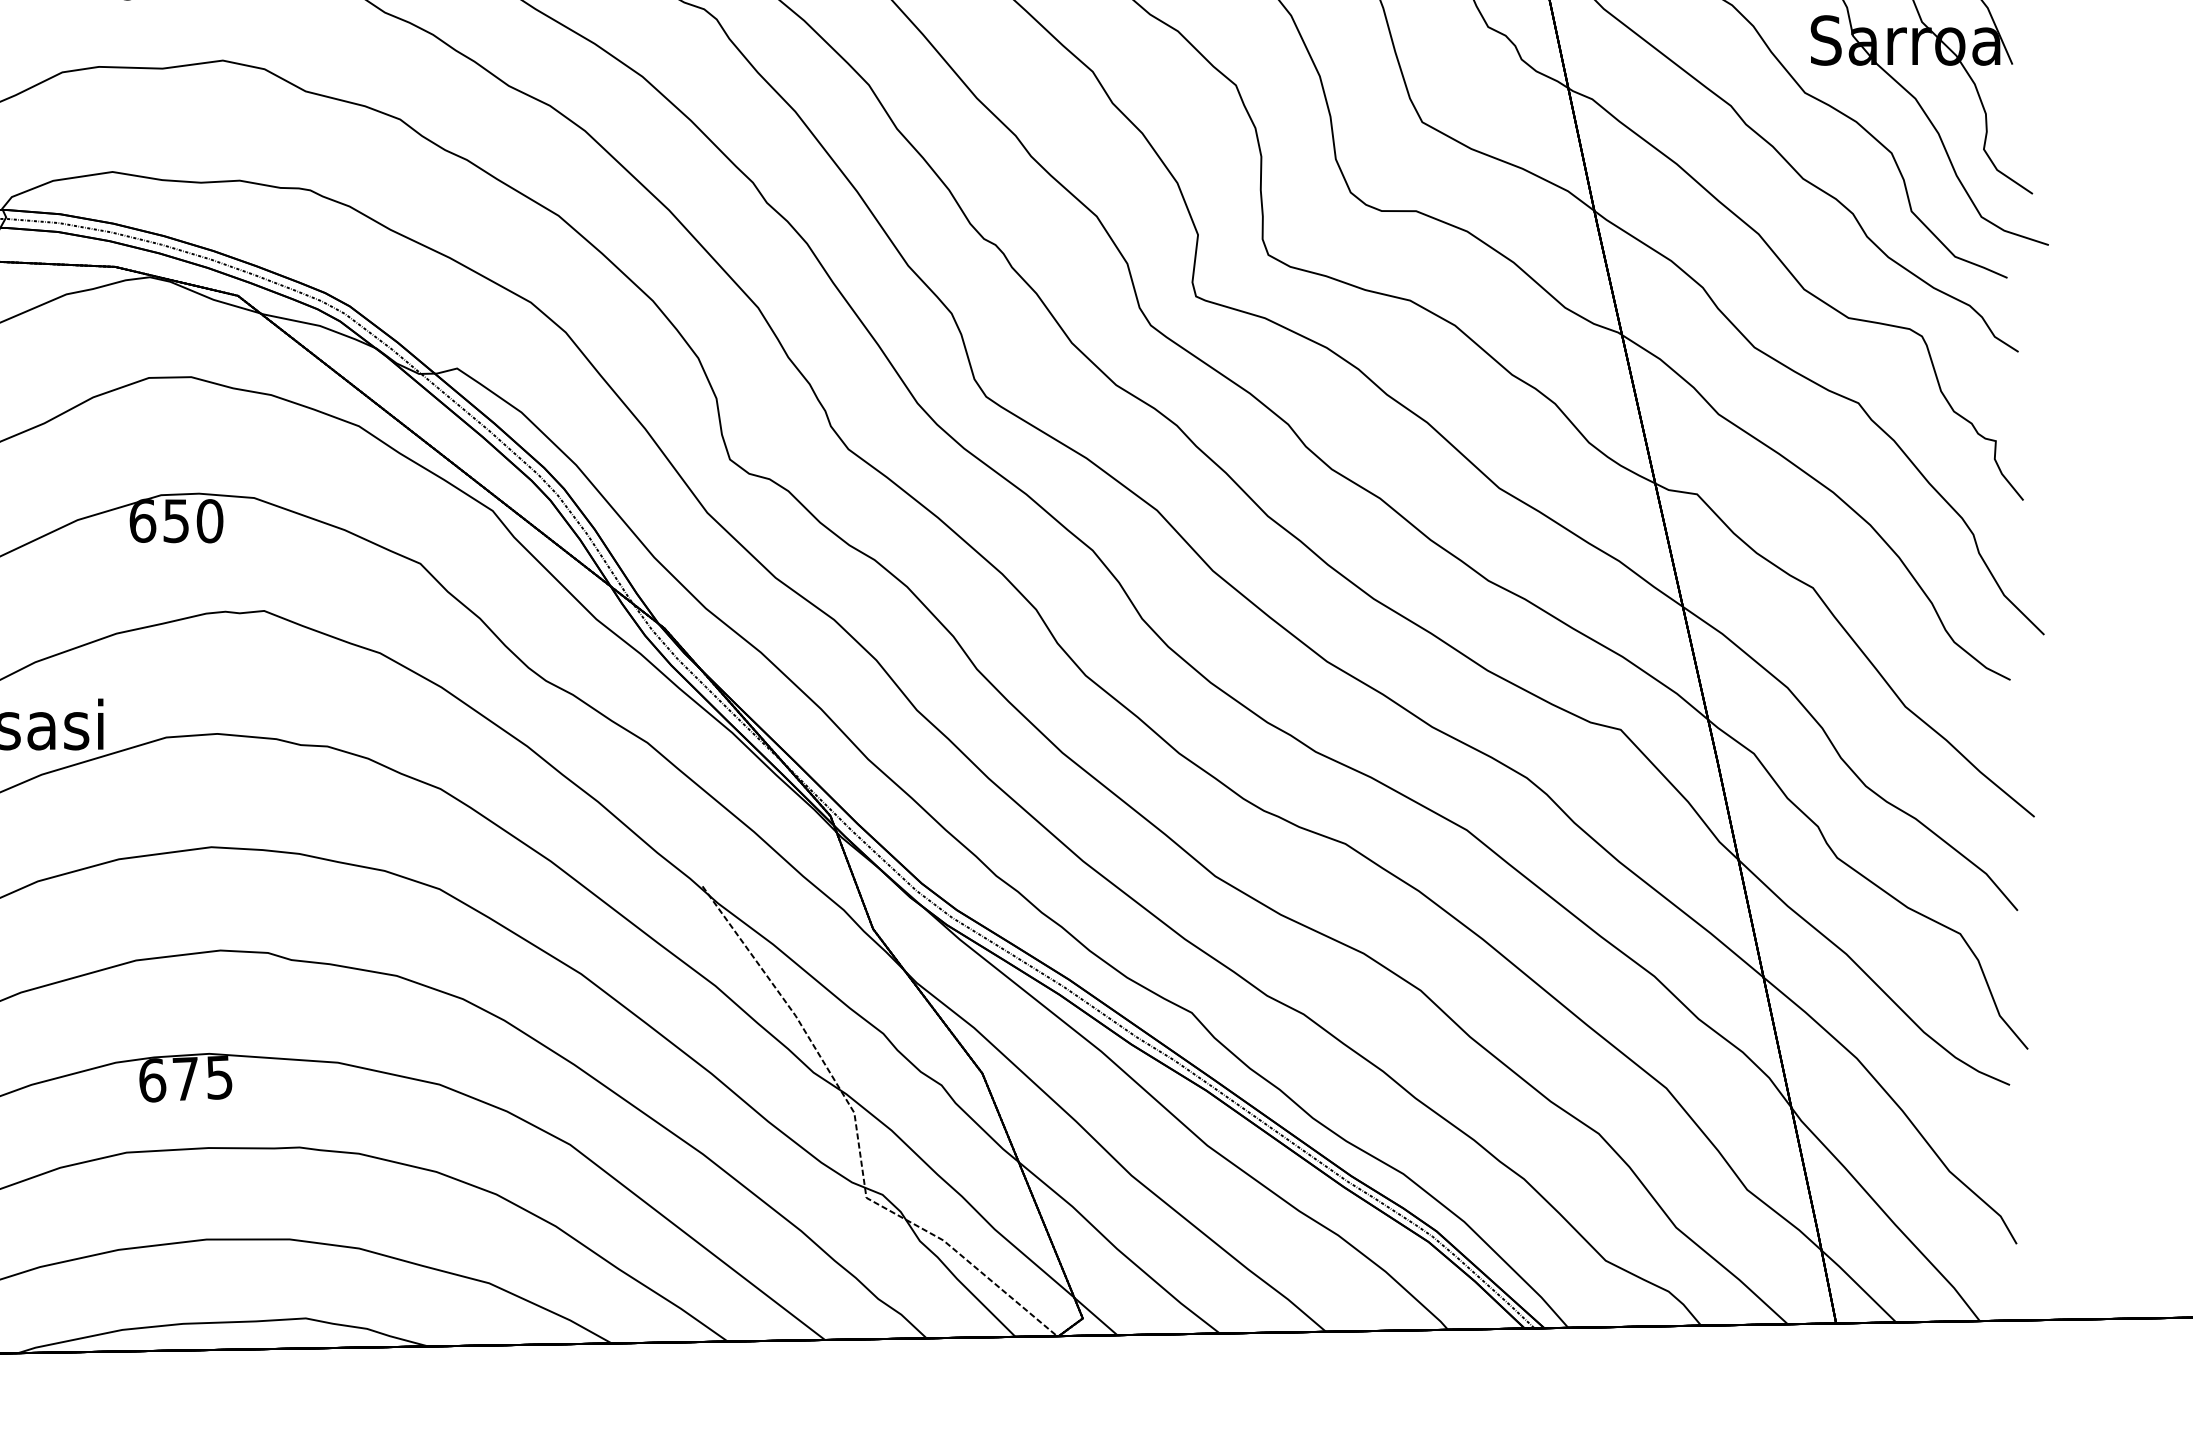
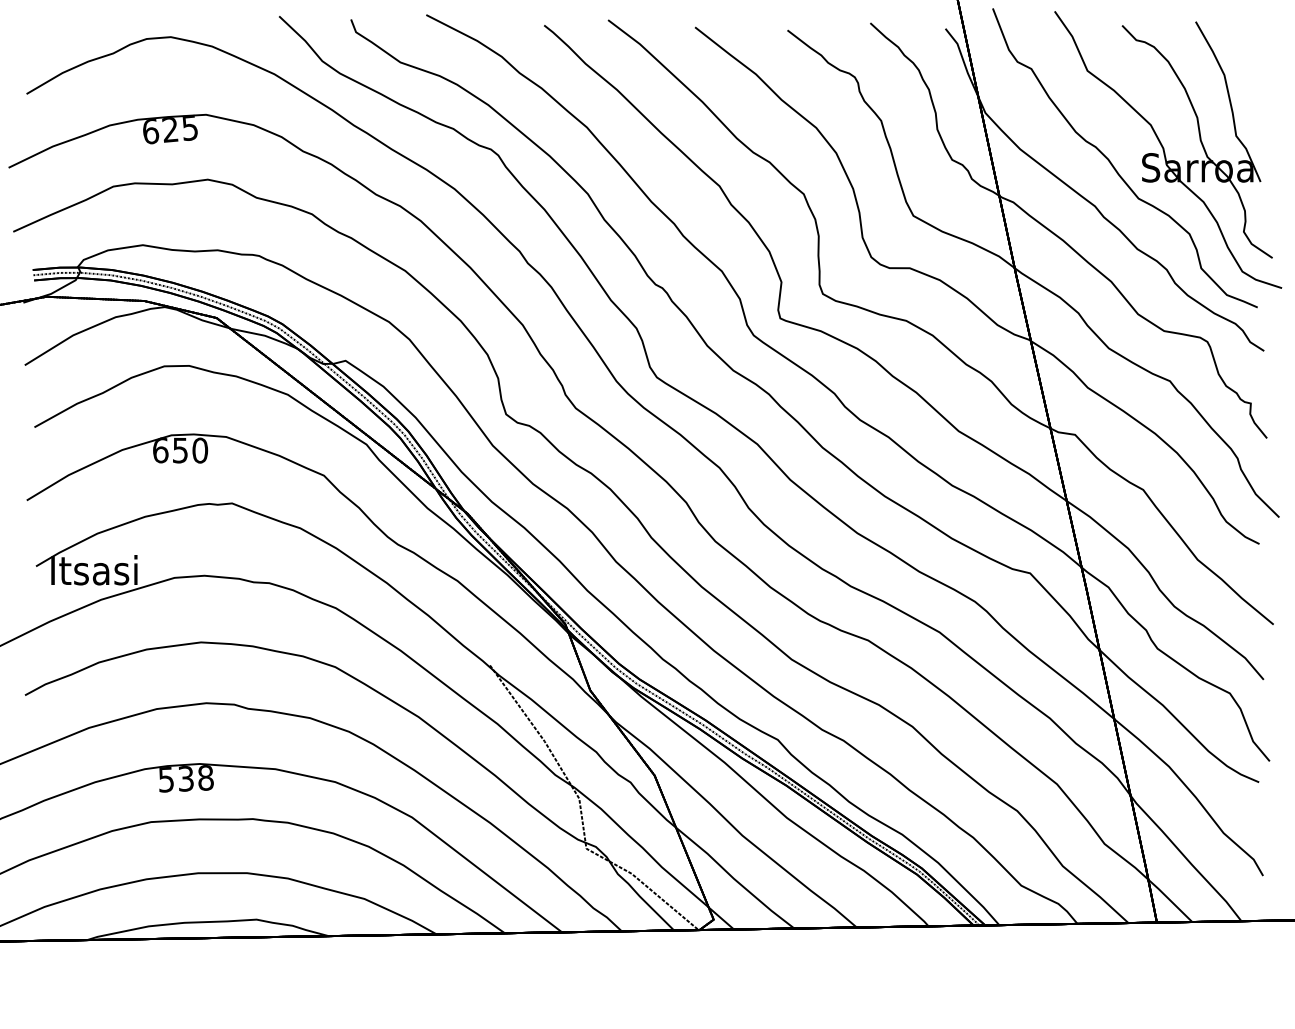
text: (184, 1078) -> (185, 778), 675 -> 538

